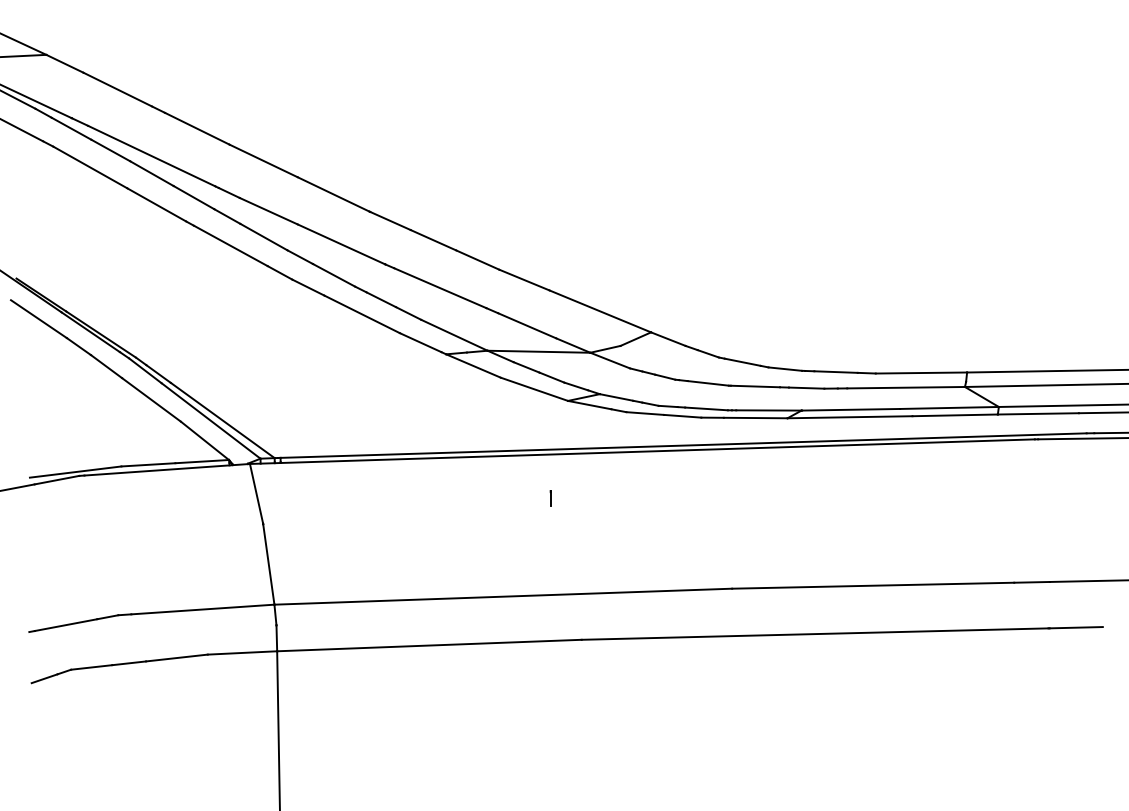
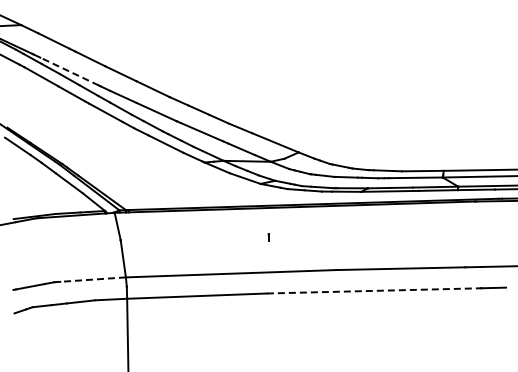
line: (151, 155) -> (69, 71), solid -> dashed
part: (550, 498) -> (268, 237), moved
line: (203, 609) -> (93, 279), solid -> dashed
line: (816, 633) -> (374, 290), solid -> dashed

